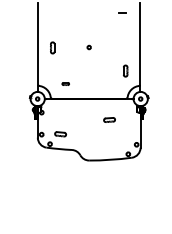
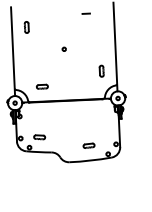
line: (122, 12) -> (85, 13), moved
part: (52, 47) -> (26, 27), moved
part: (65, 83) -> (42, 86), size x1.67
part: (109, 119) -> (88, 145), moved

